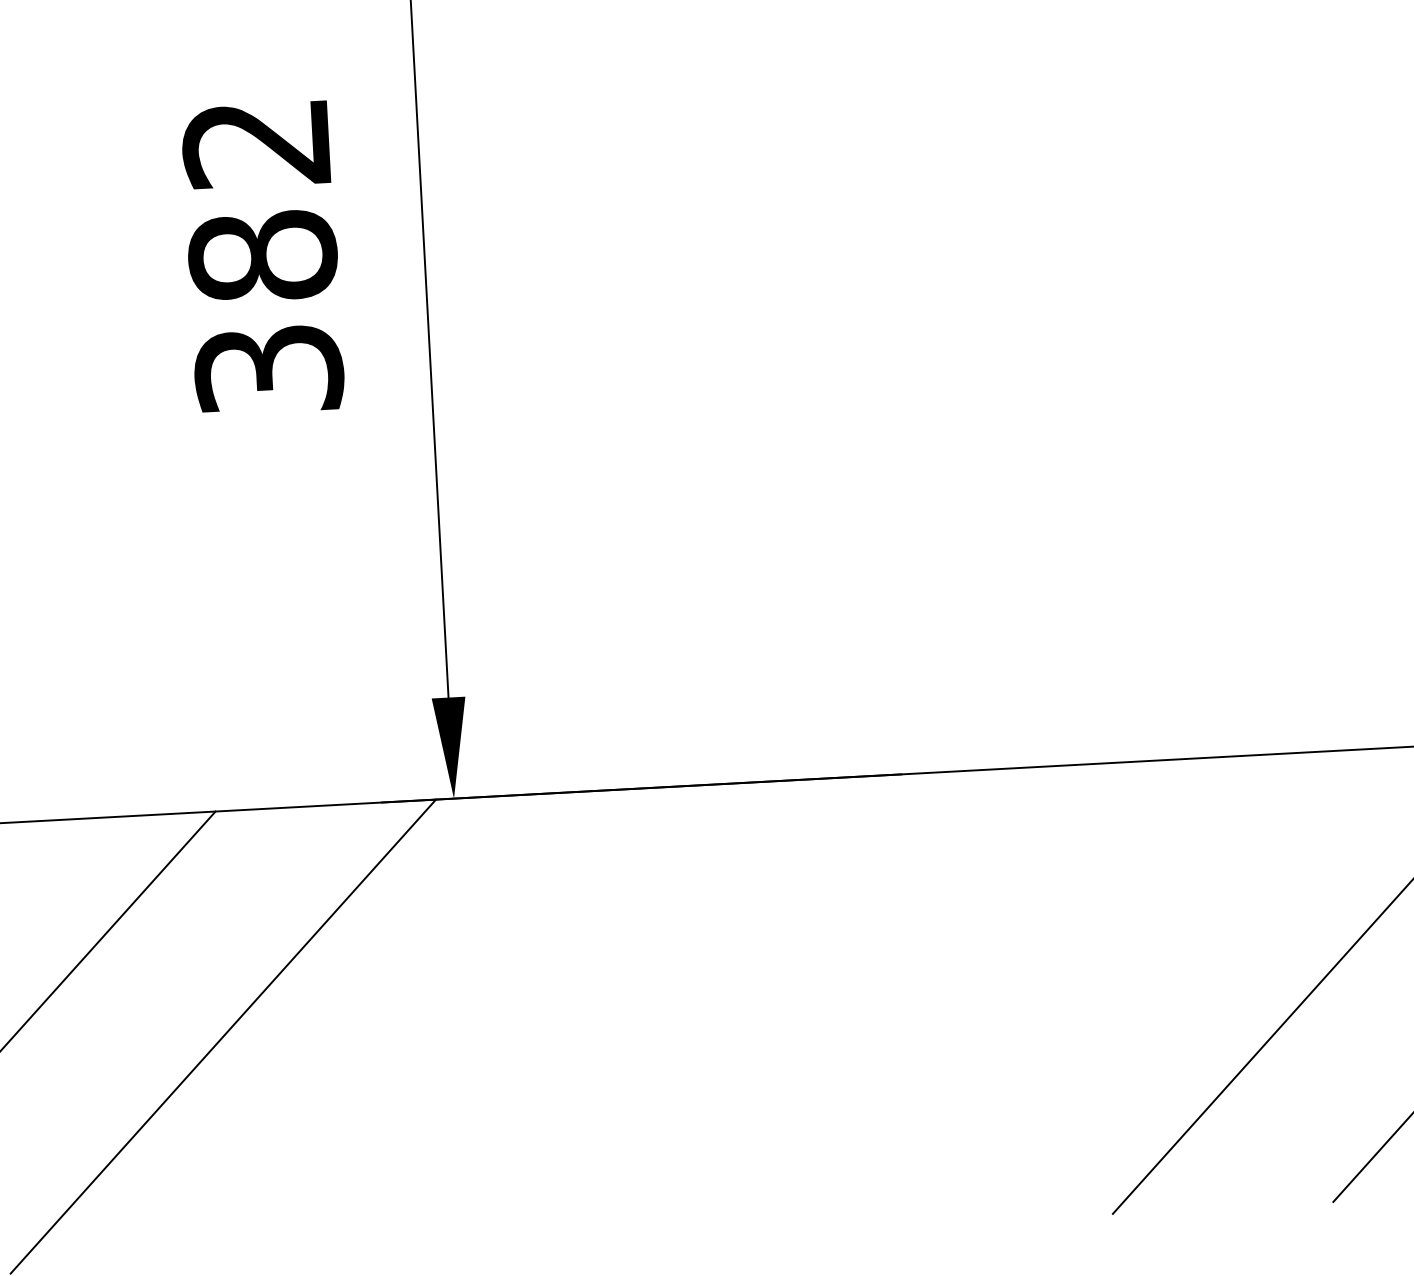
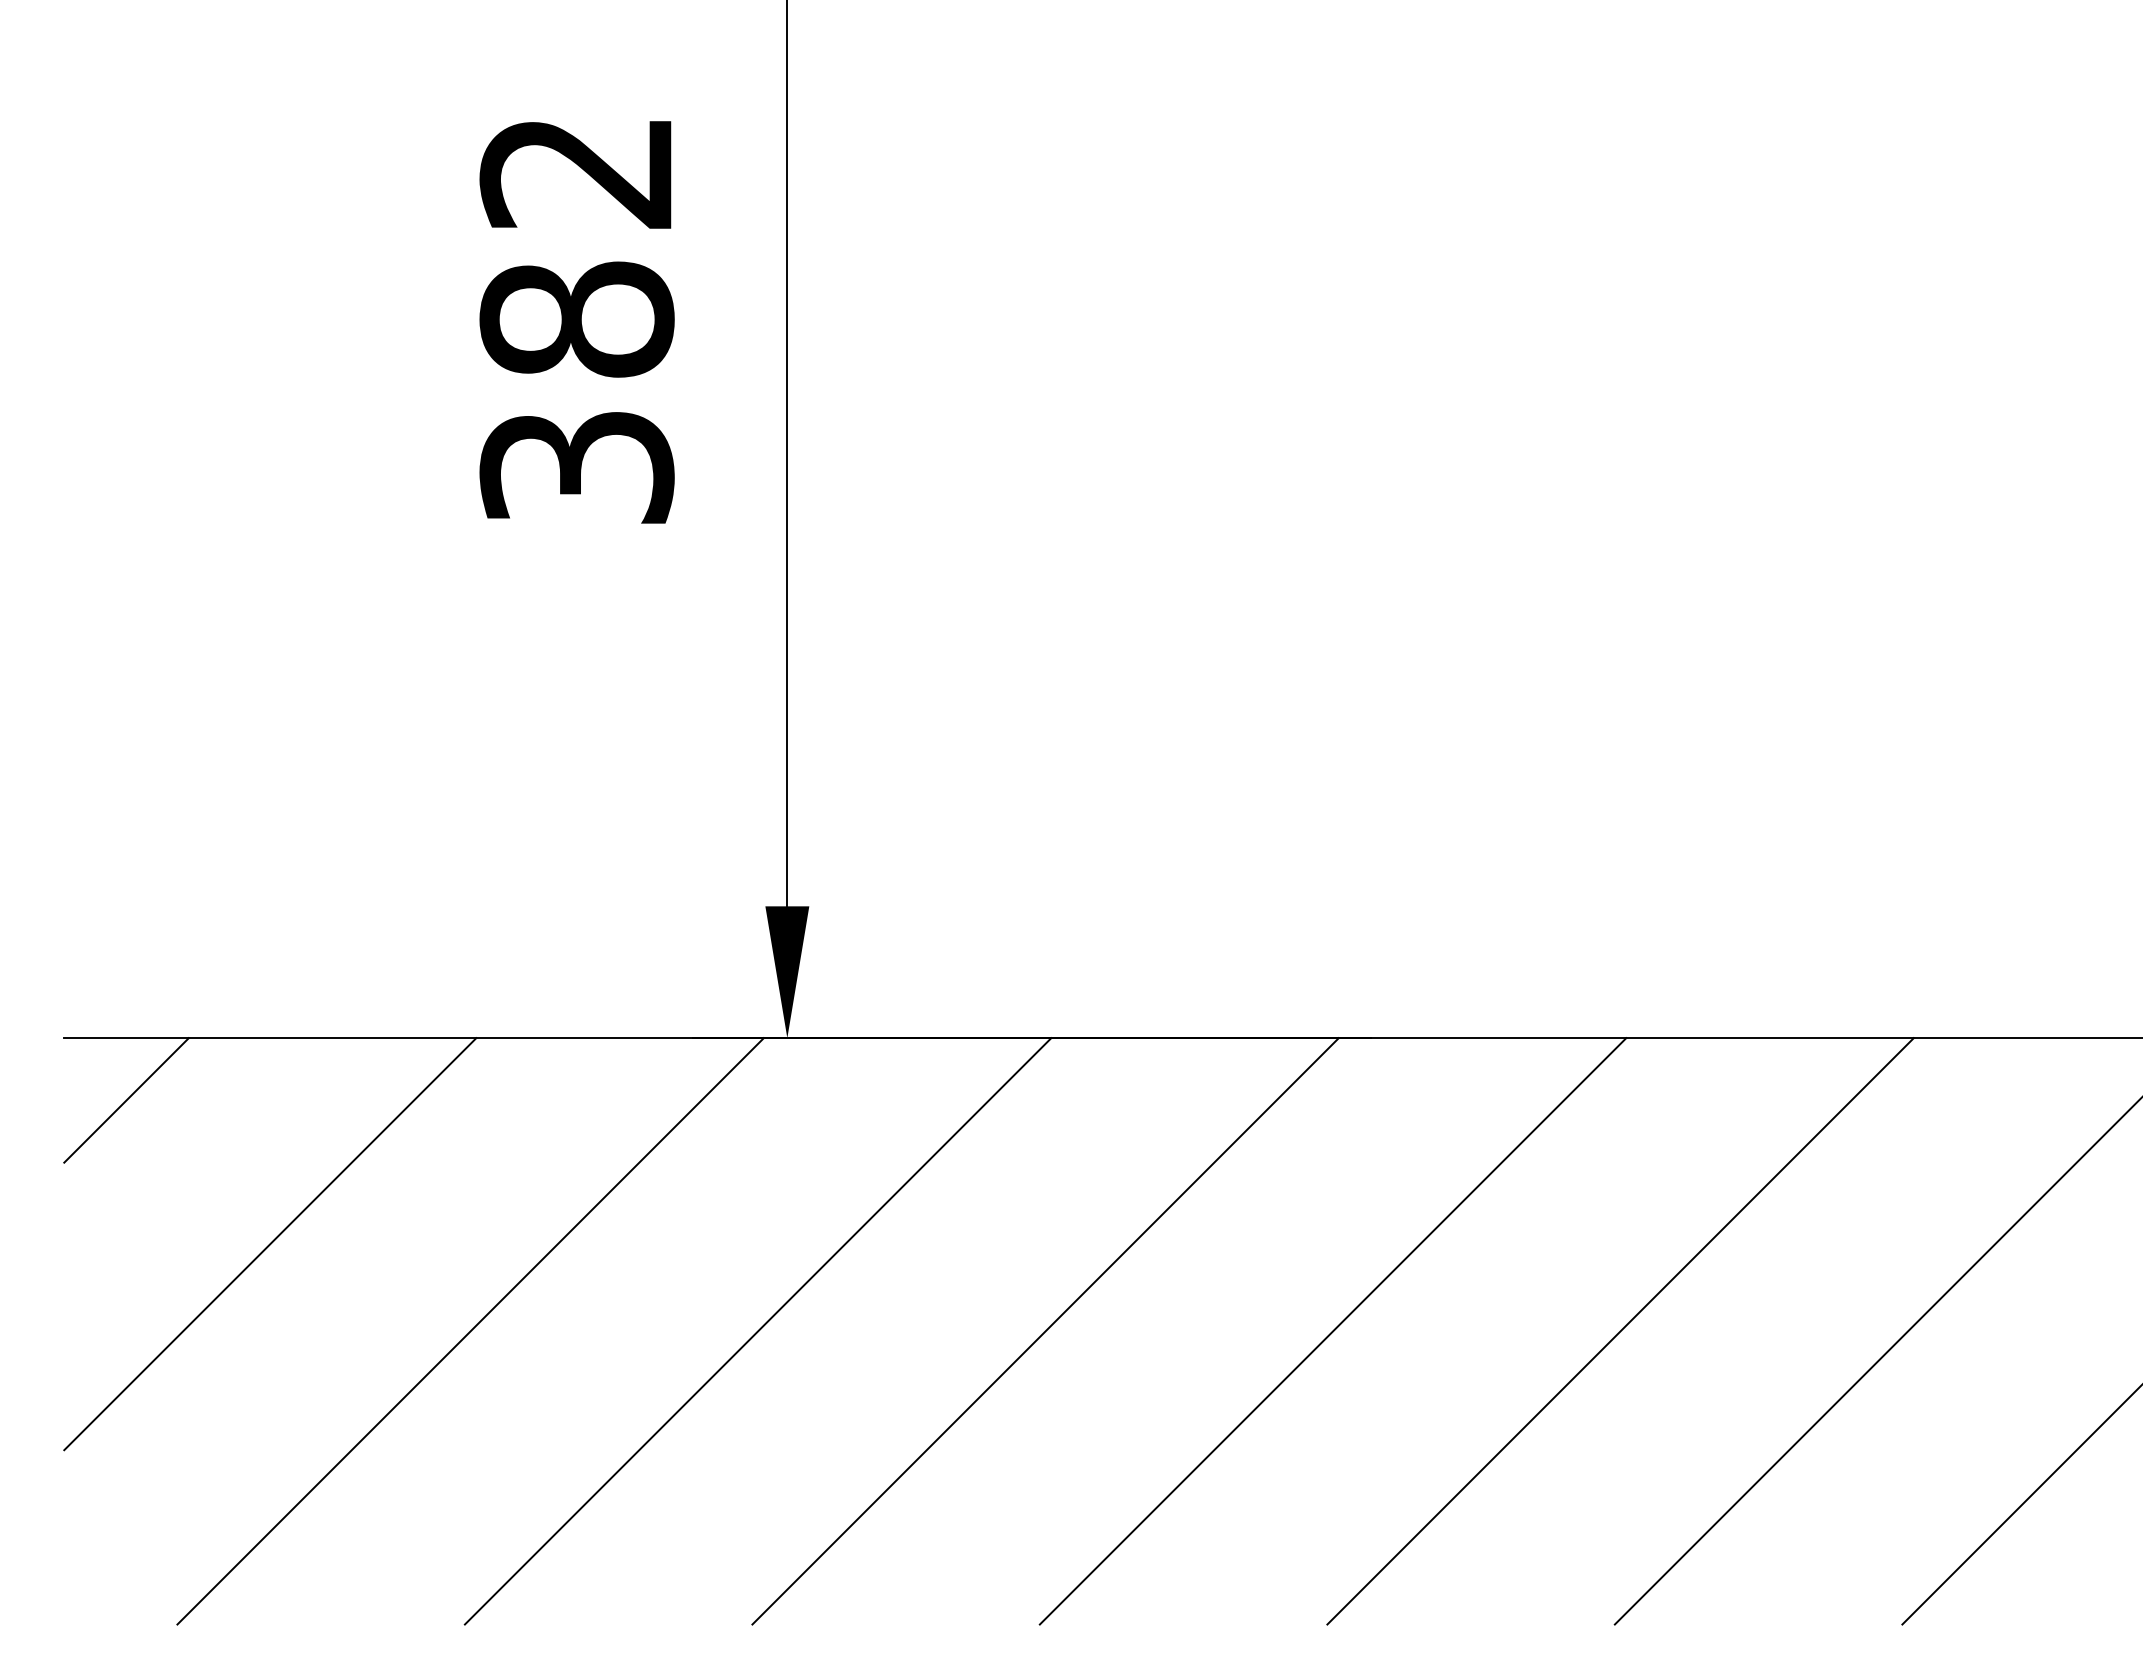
line: (1105, 988) -> (1620, 1331), added
line: (884, 1000) -> (1332, 1331), added
line: (664, 1012) -> (1045, 1331), added
line: (443, 1024) -> (757, 1331), added

